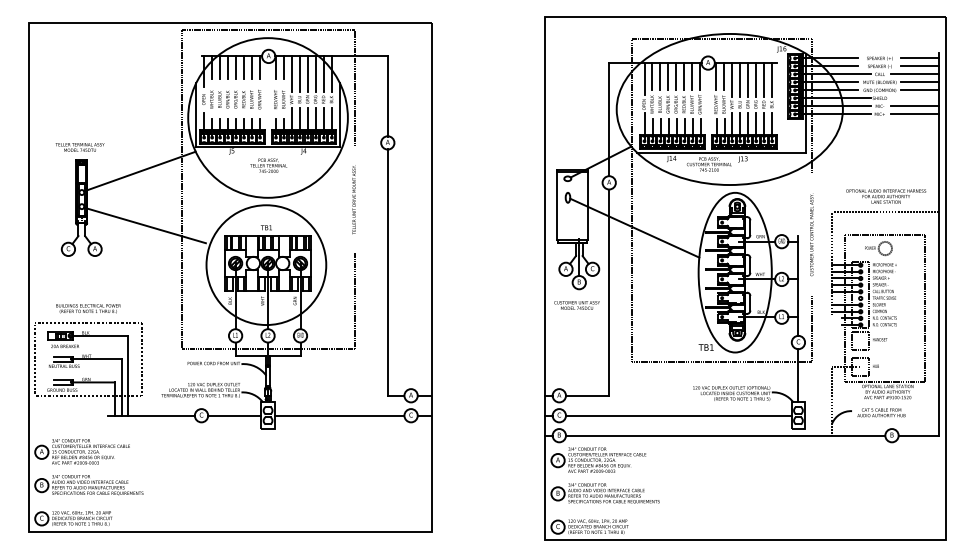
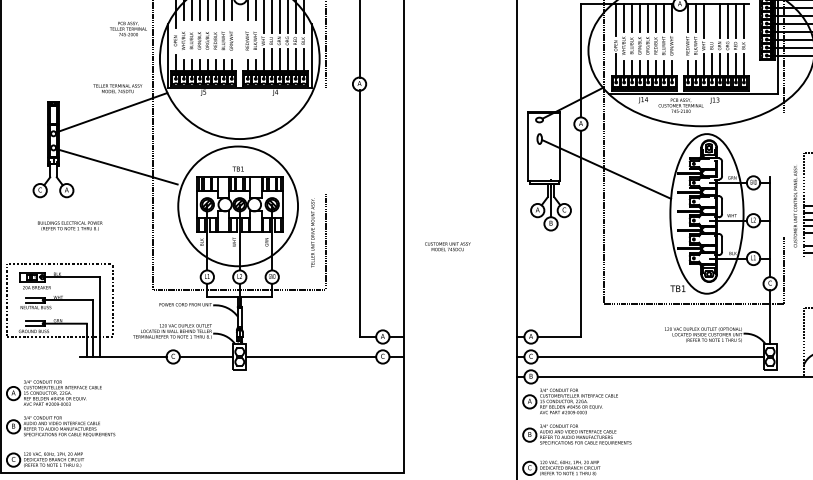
line: (740, 79) -> (712, 20), removed
text: (79, 147) -> (117, 88), moved
text: (268, 165) -> (128, 28), moved
text: (353, 199) -> (312, 232), moved
text: (811, 234) -> (795, 205), moved
text: (576, 305) -> (447, 246), moved
text: (88, 308) -> (70, 225), moved

